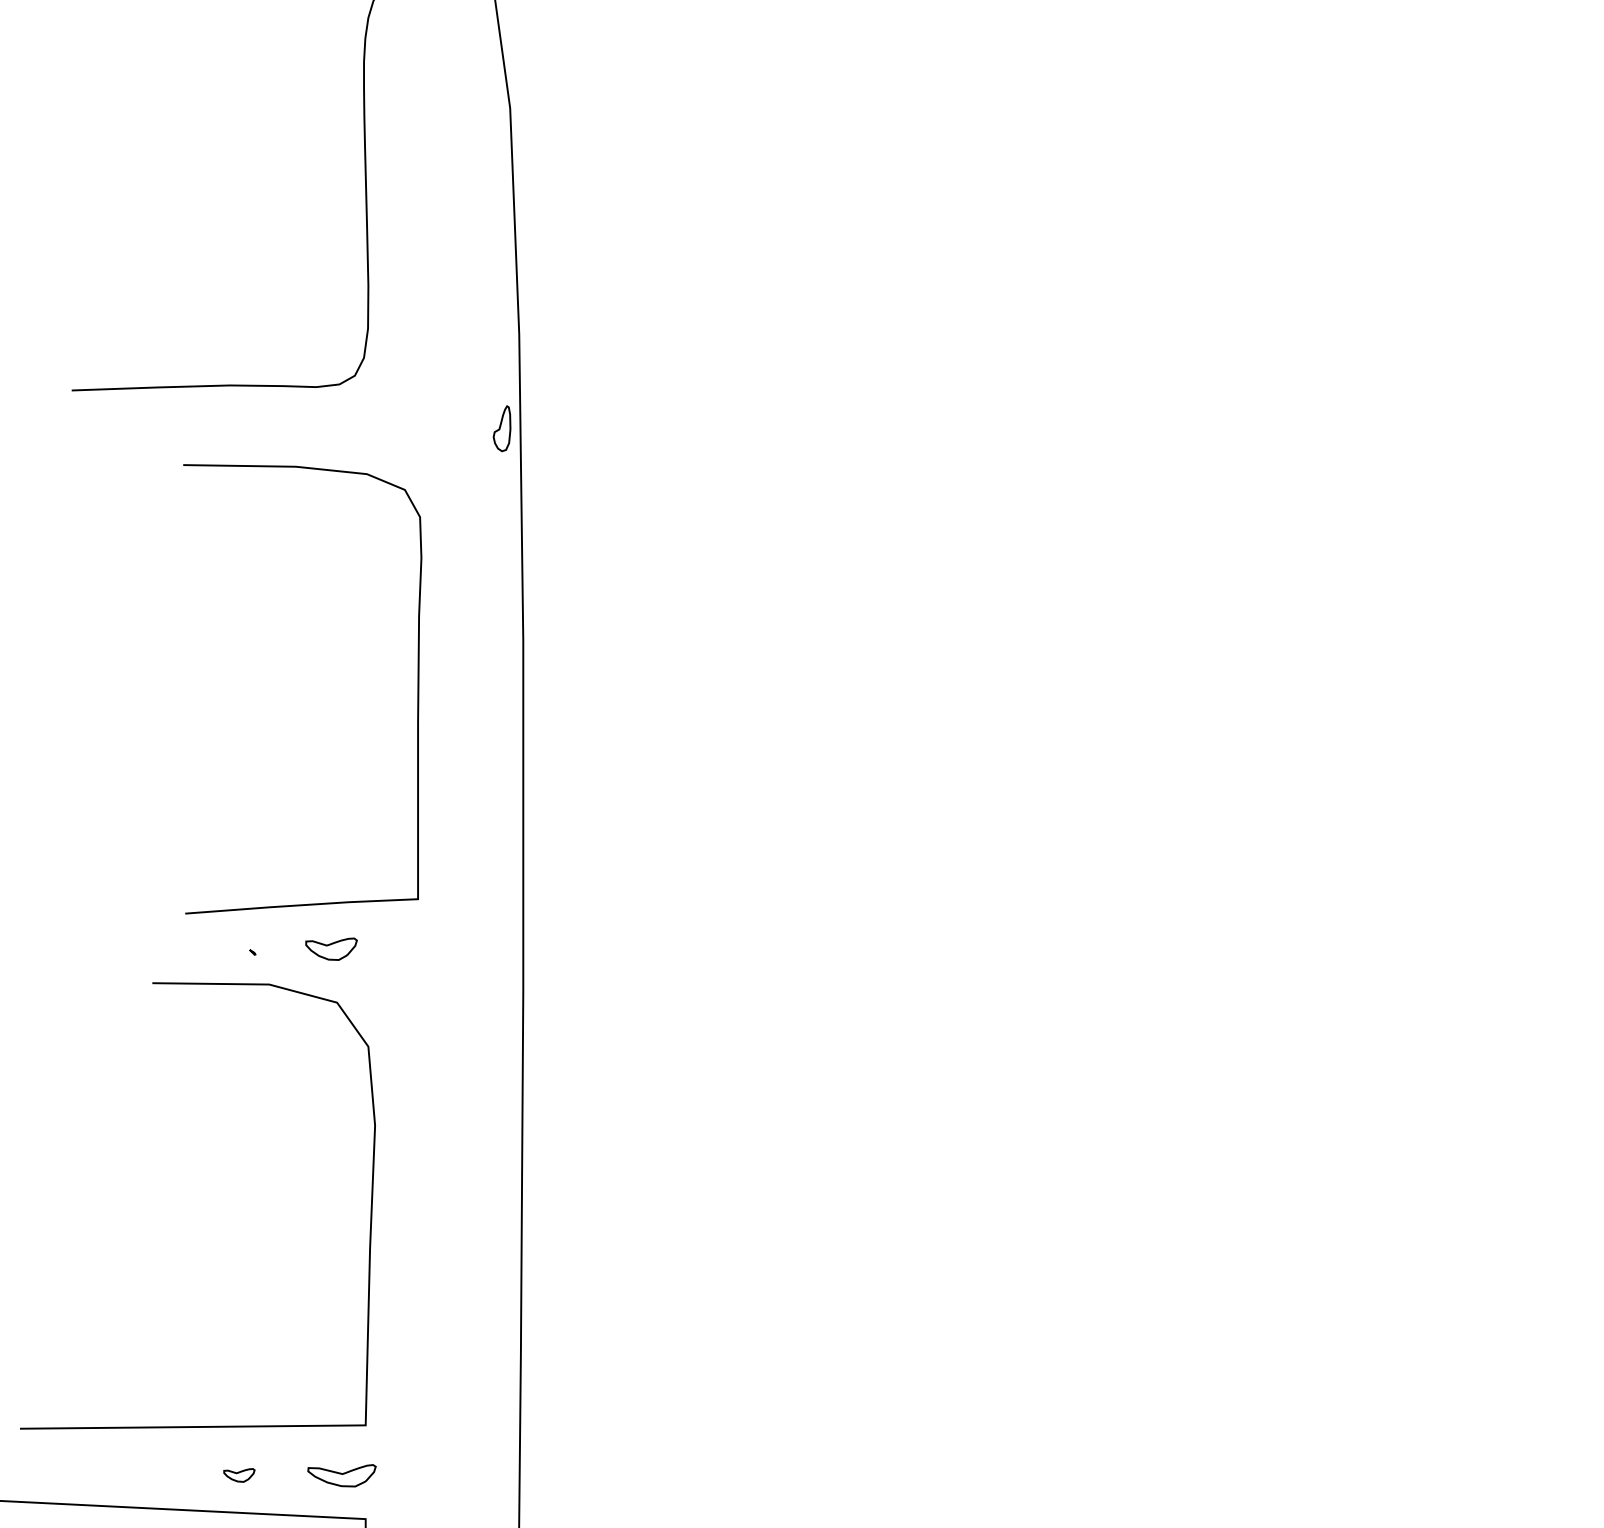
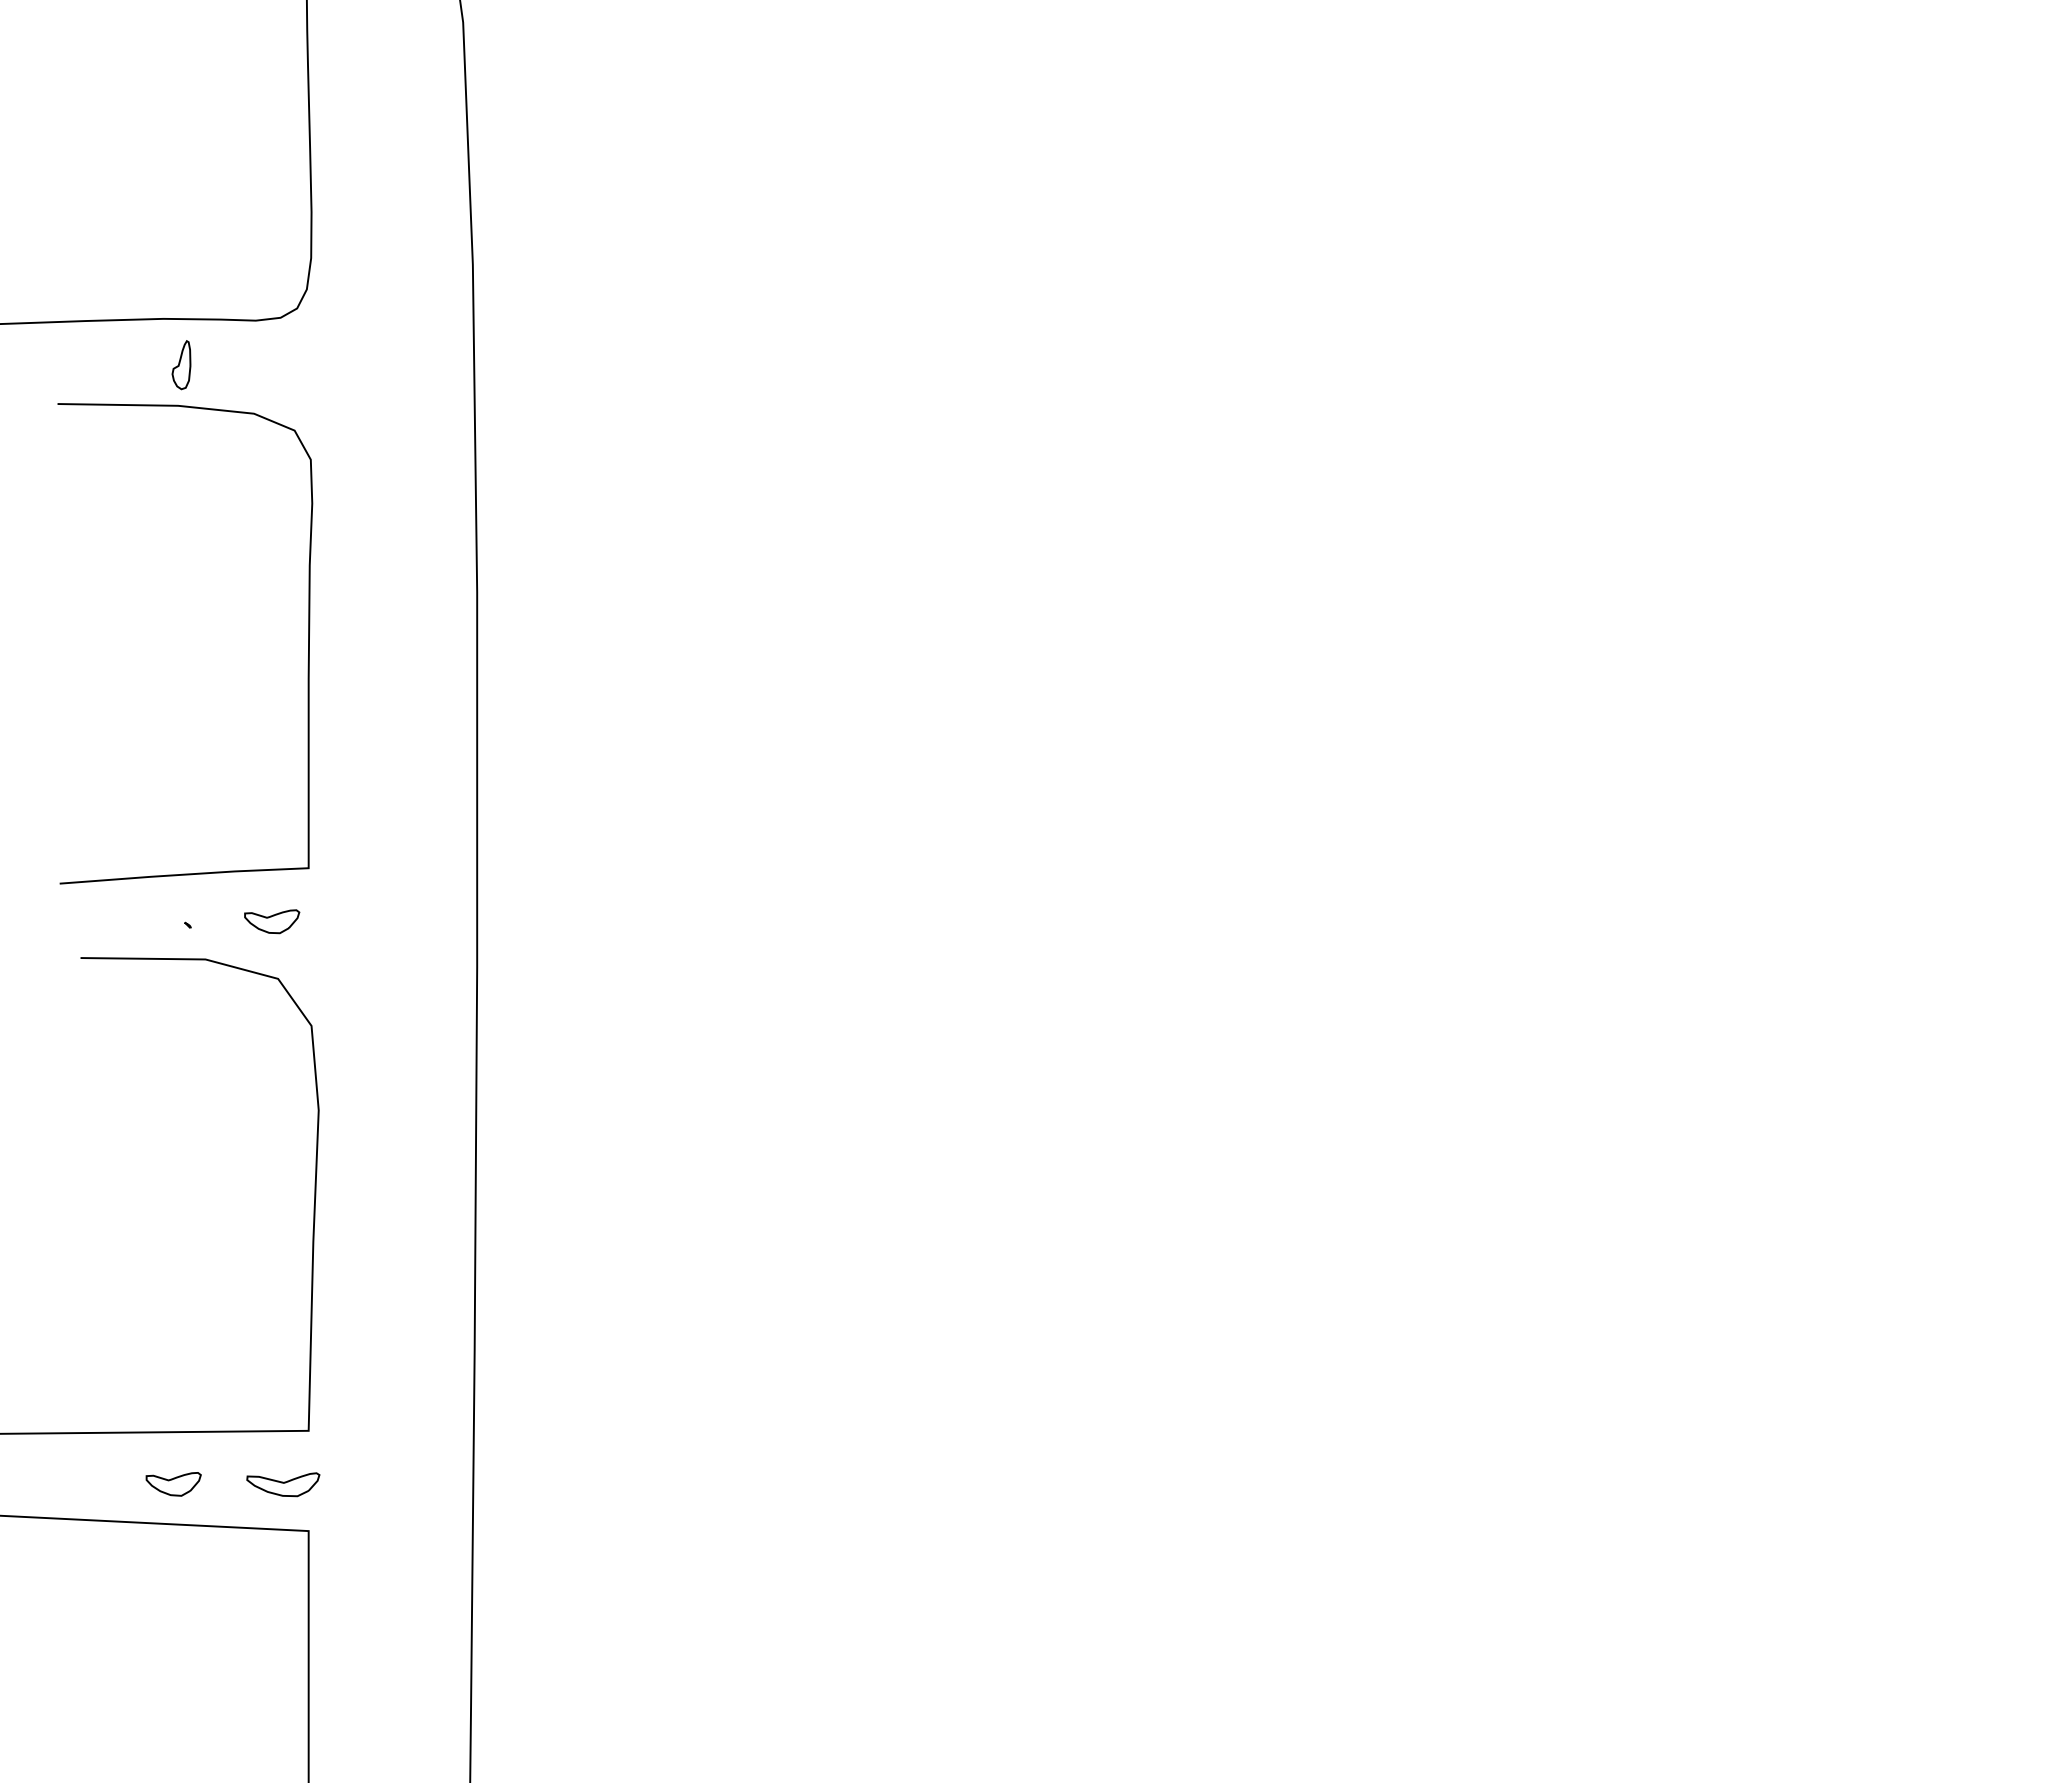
part: (502, 429) -> (181, 365), moved
curve: (417, 689) -> (308, 643), moved
part: (239, 1475) -> (173, 1484), size x1.67

